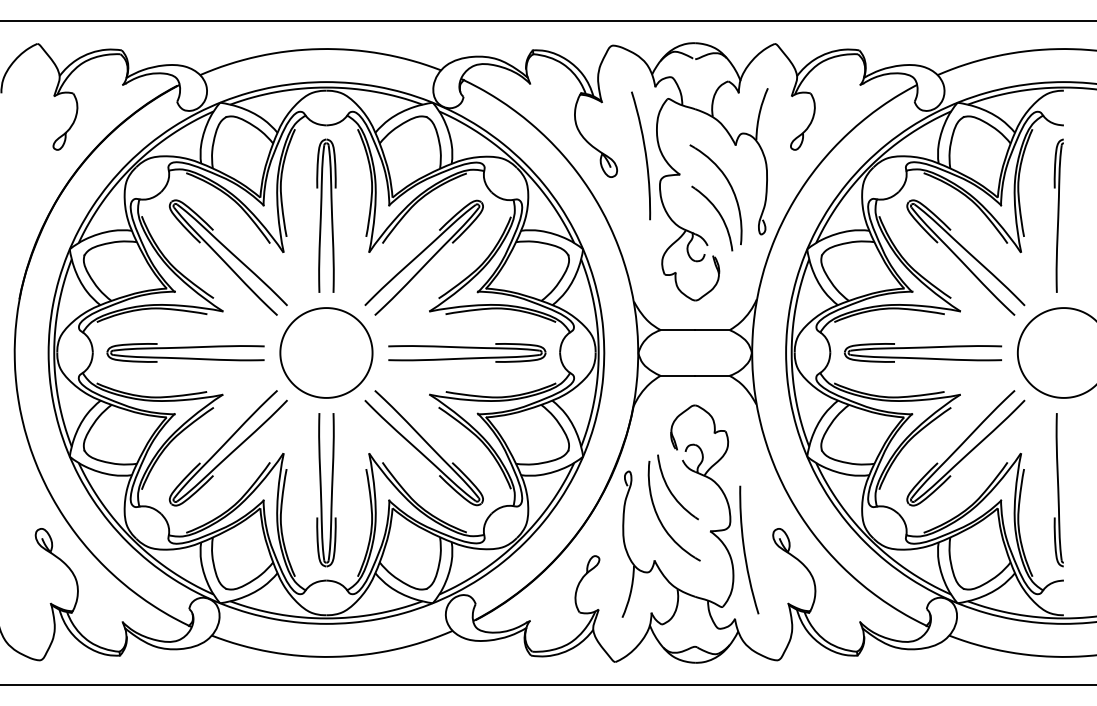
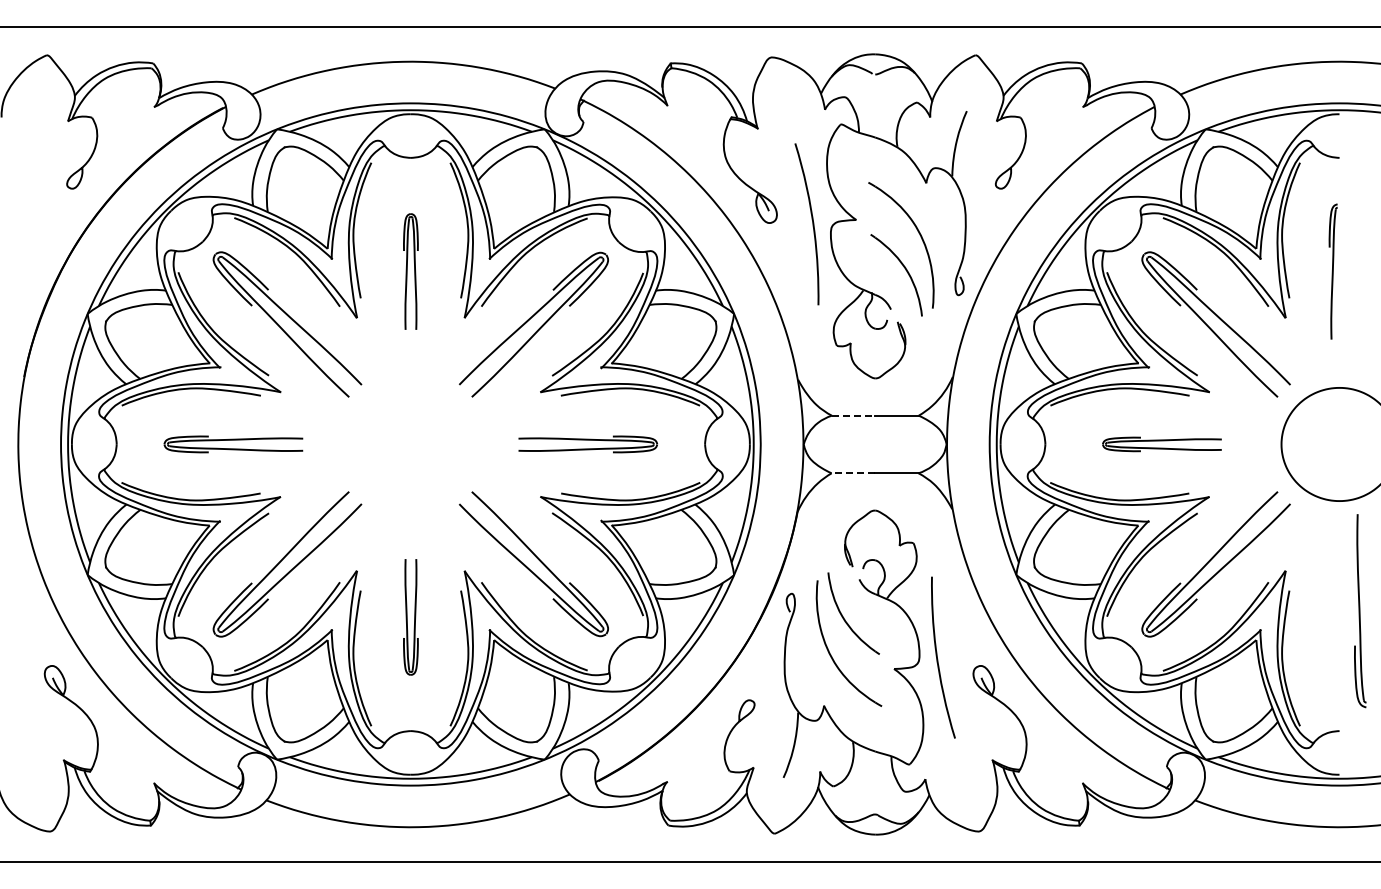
curve: (645, 156) -> (812, 224), moved
part: (326, 215) -> (410, 271), size x0.6
part: (1059, 215) -> (1333, 271), size x0.7
line: (677, 329) -> (853, 415), solid -> dashed
part: (185, 353) -> (233, 444), size x0.7
part: (326, 353) -> (410, 444), removed
part: (466, 353) -> (587, 444), size x0.7
part: (922, 353) -> (1161, 444), size x0.6
line: (677, 376) -> (853, 473), solid -> dashed
part: (326, 490) -> (410, 617), size x0.6
part: (1059, 490) -> (1360, 611), moved
curve: (745, 551) -> (938, 659), moved

